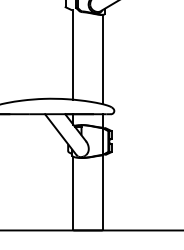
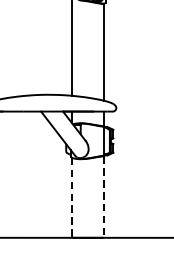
line: (102, 192) -> (103, 196), solid -> dashed
line: (73, 193) -> (72, 197), solid -> dashed

